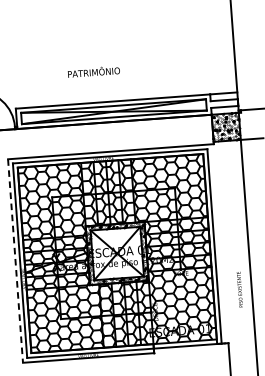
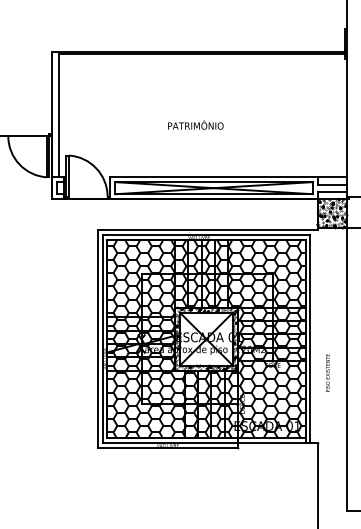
text: (93, 71) -> (195, 124), moved
line: (15, 261) -> (97, 339), dashed -> solid
text: (239, 289) -> (327, 372), moved

